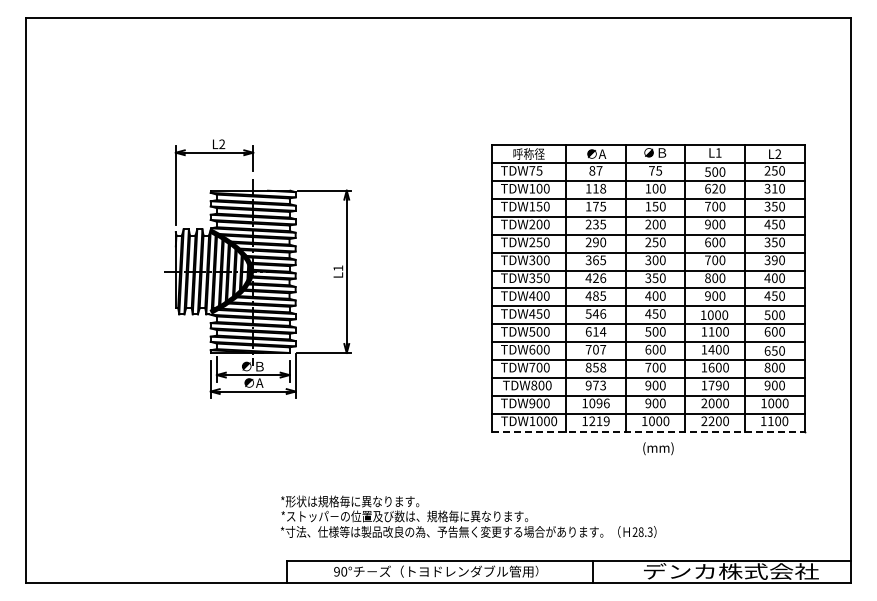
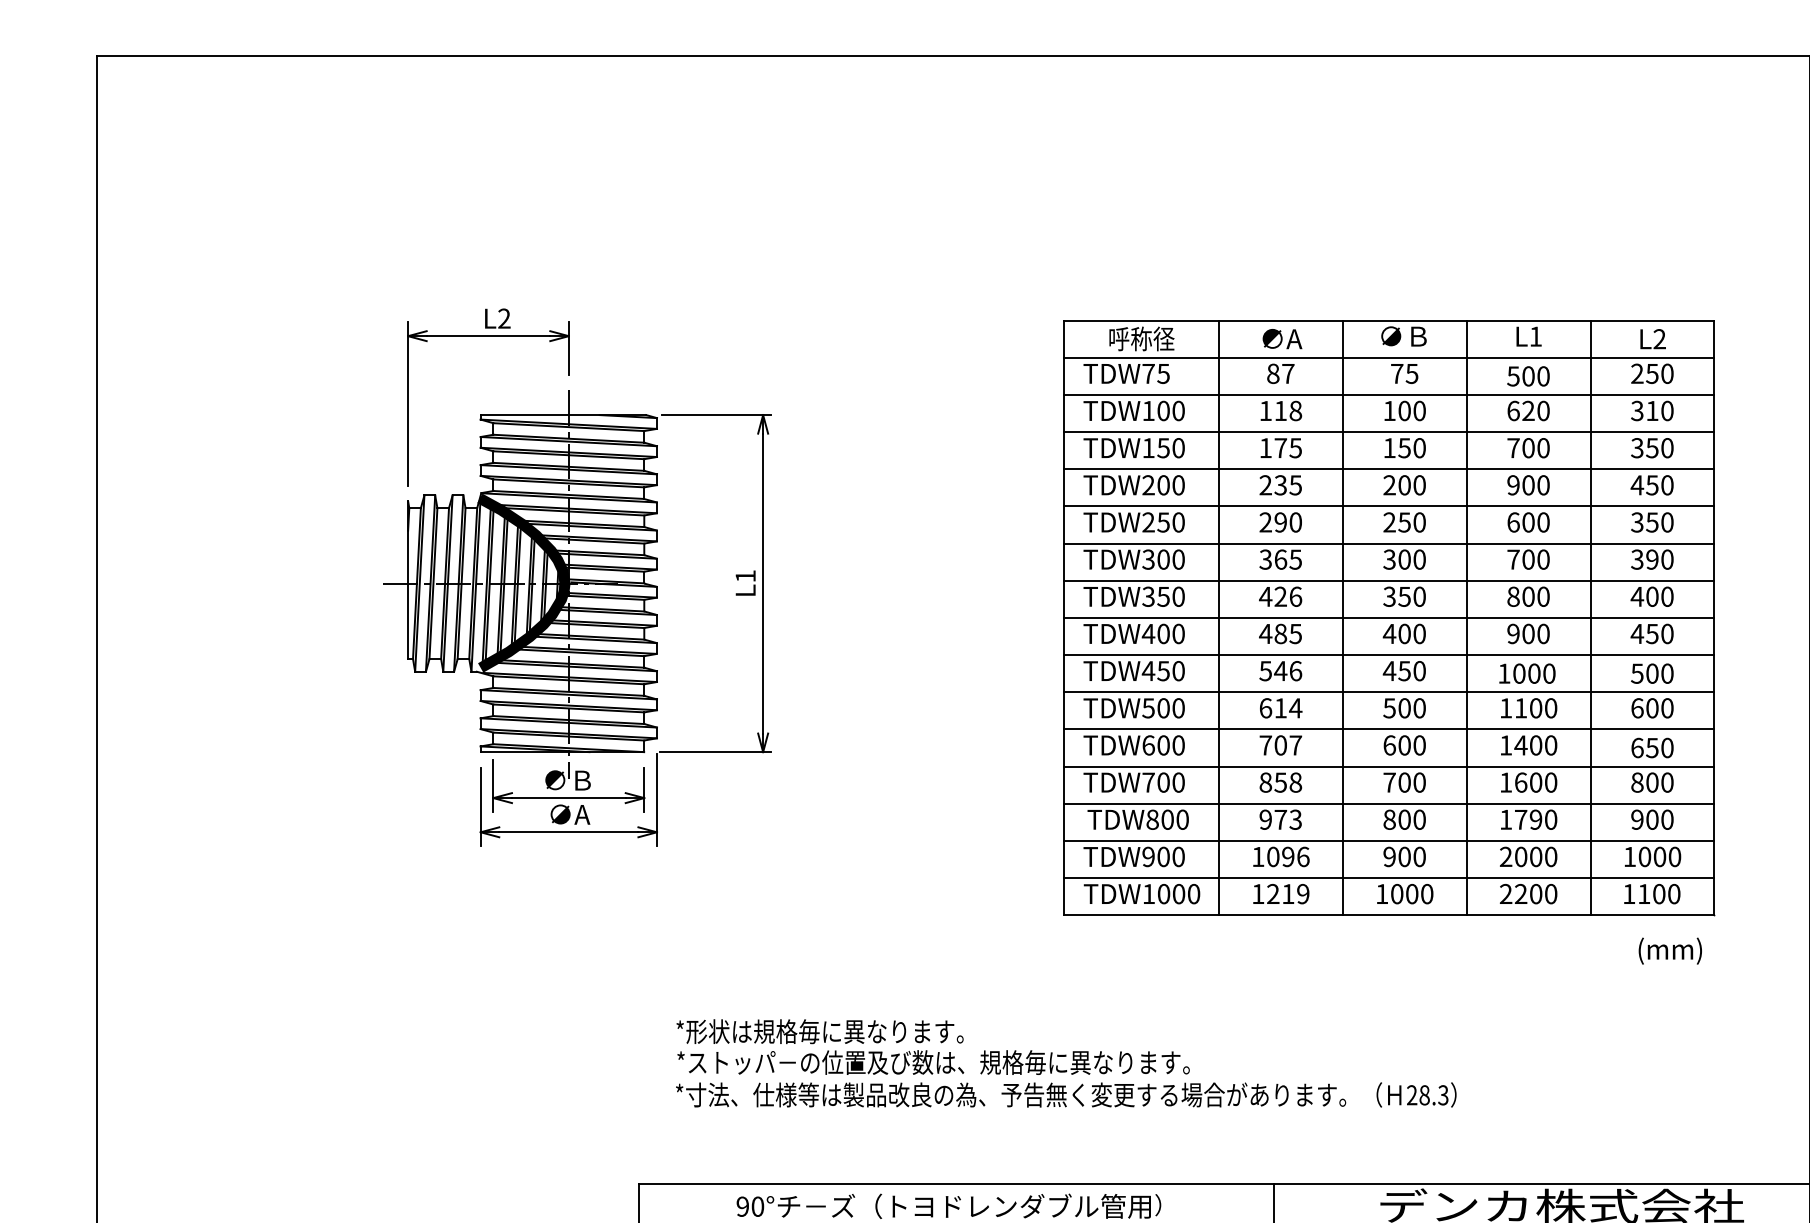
text: (648, 385) -> (1389, 819), 900 -> 800
line: (648, 431) -> (1389, 915), dashed -> solid
text: (658, 448) -> (1670, 950), moved
text: (468, 516) -> (1065, 1062), moved

